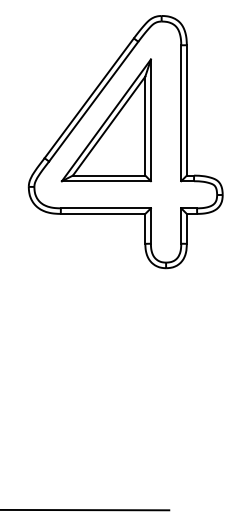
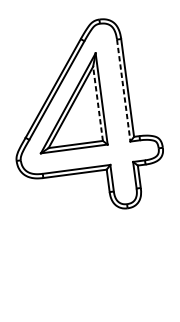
line: (181, 113) -> (123, 90), solid -> dashed
line: (145, 125) -> (98, 103), solid -> dashed

